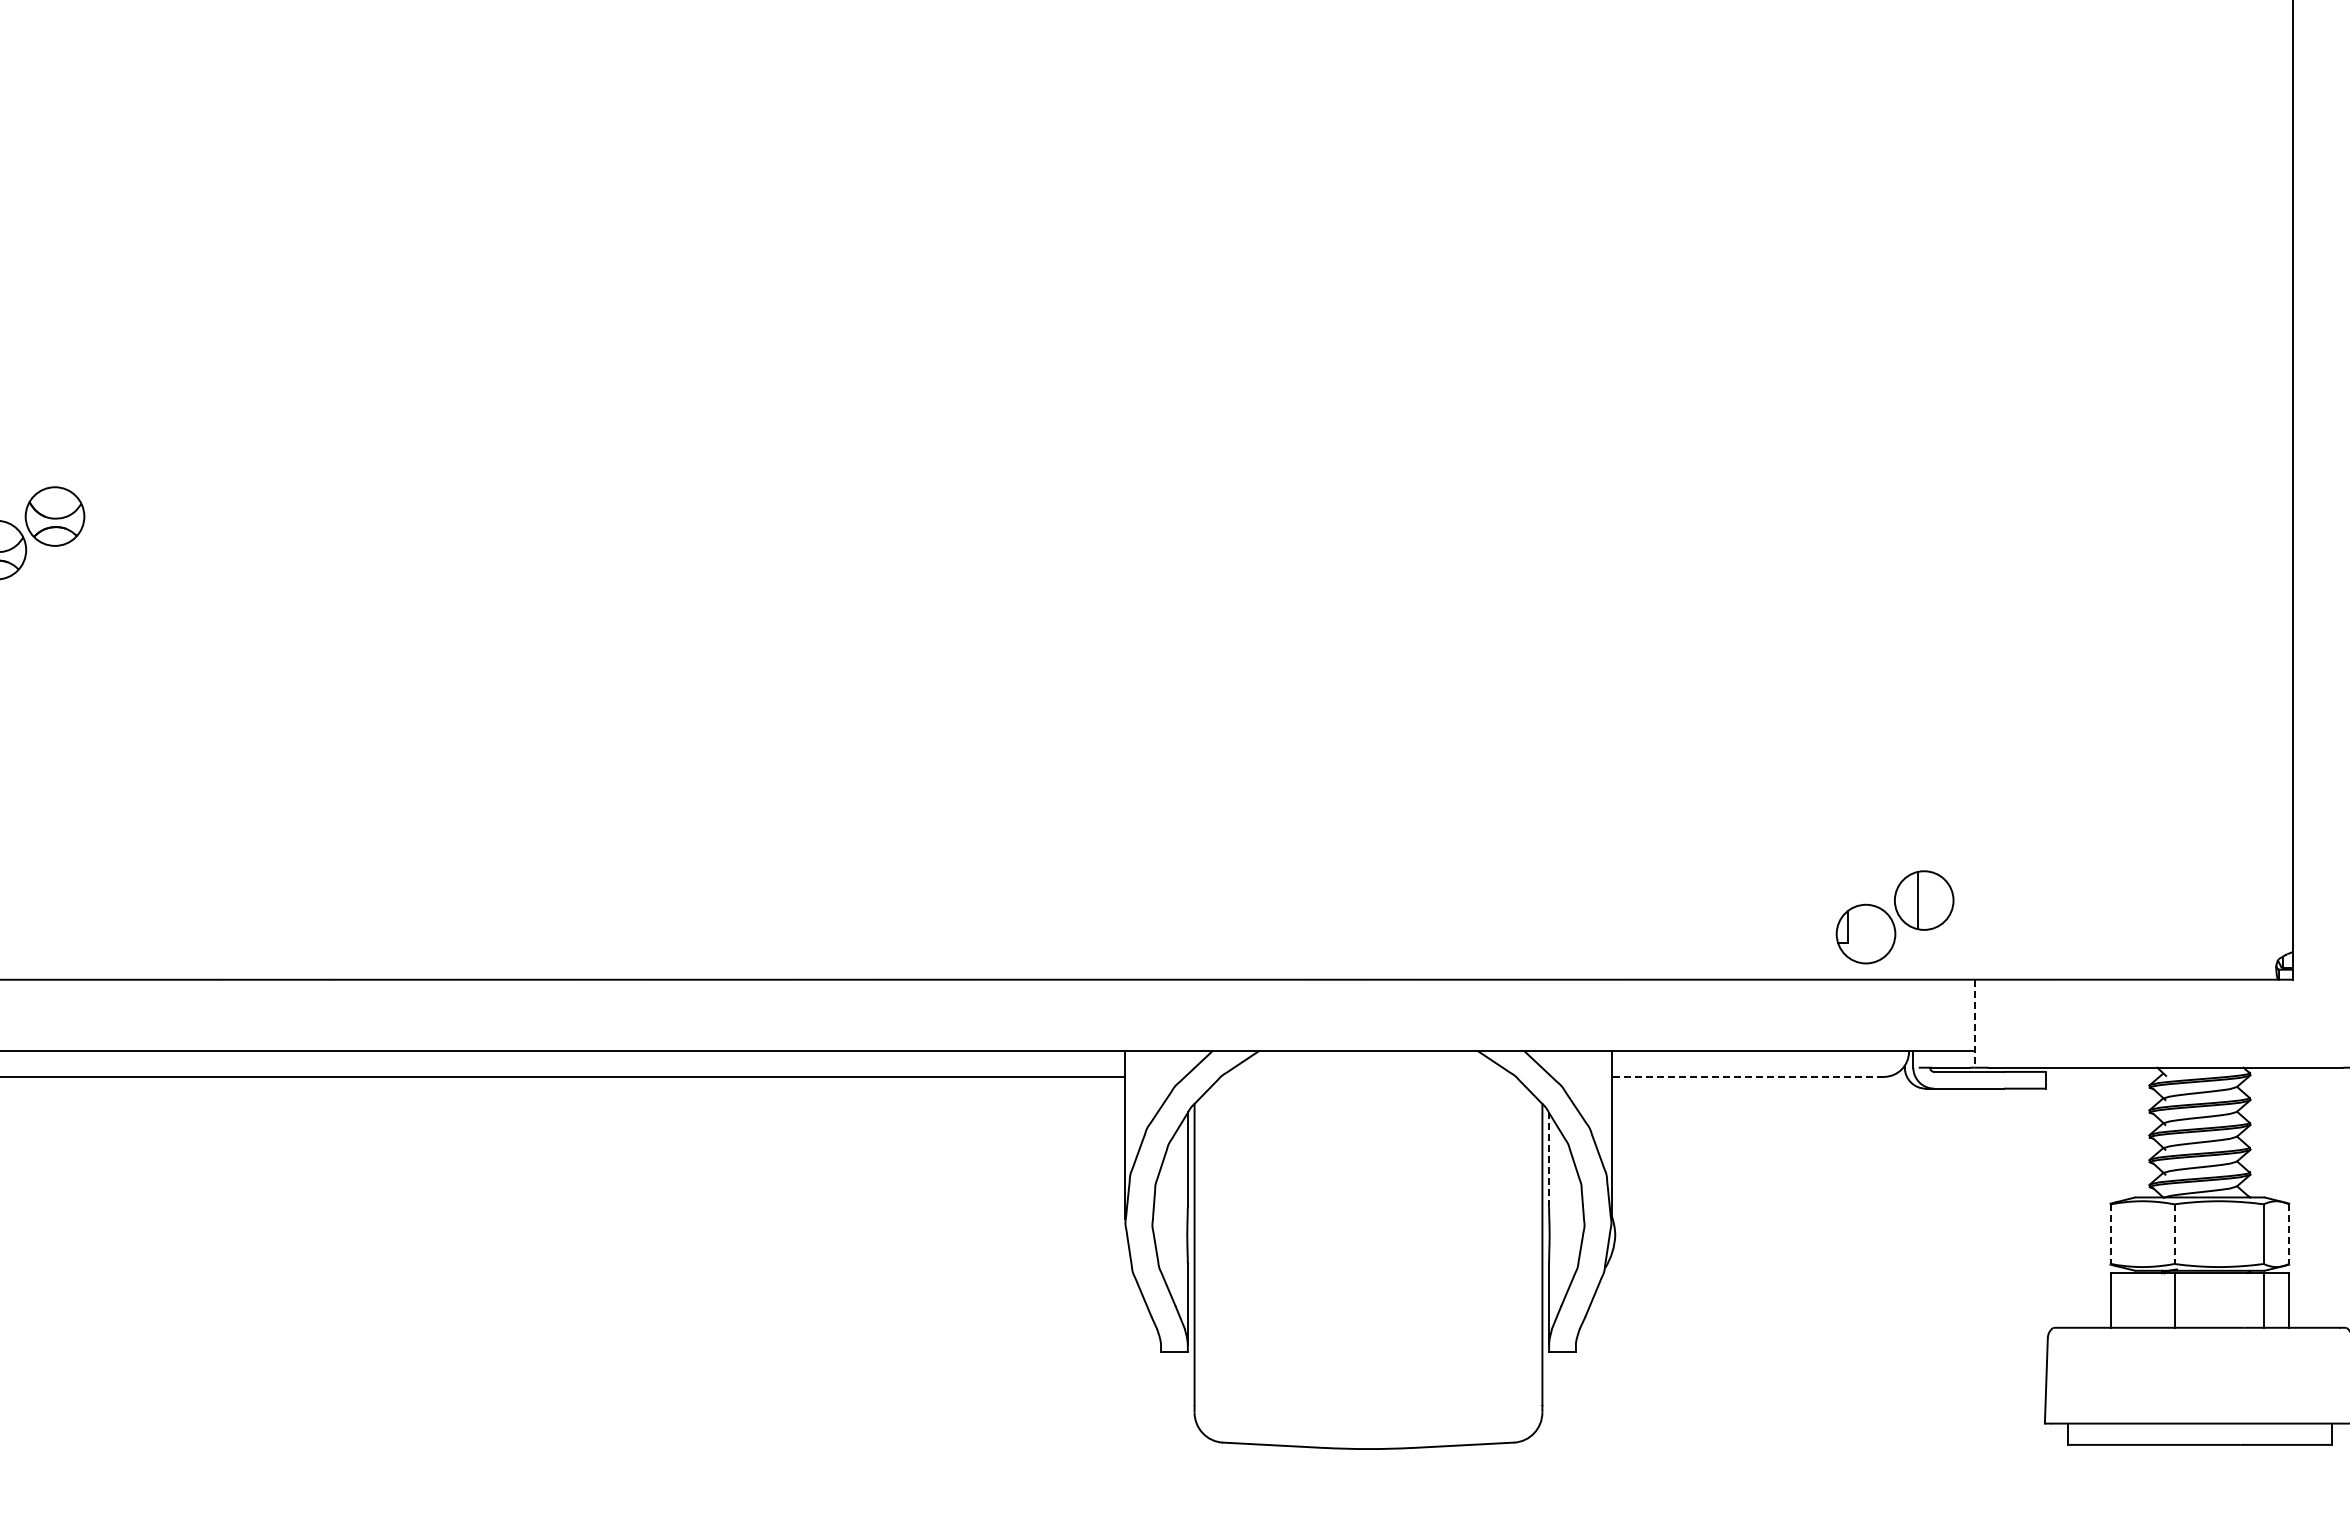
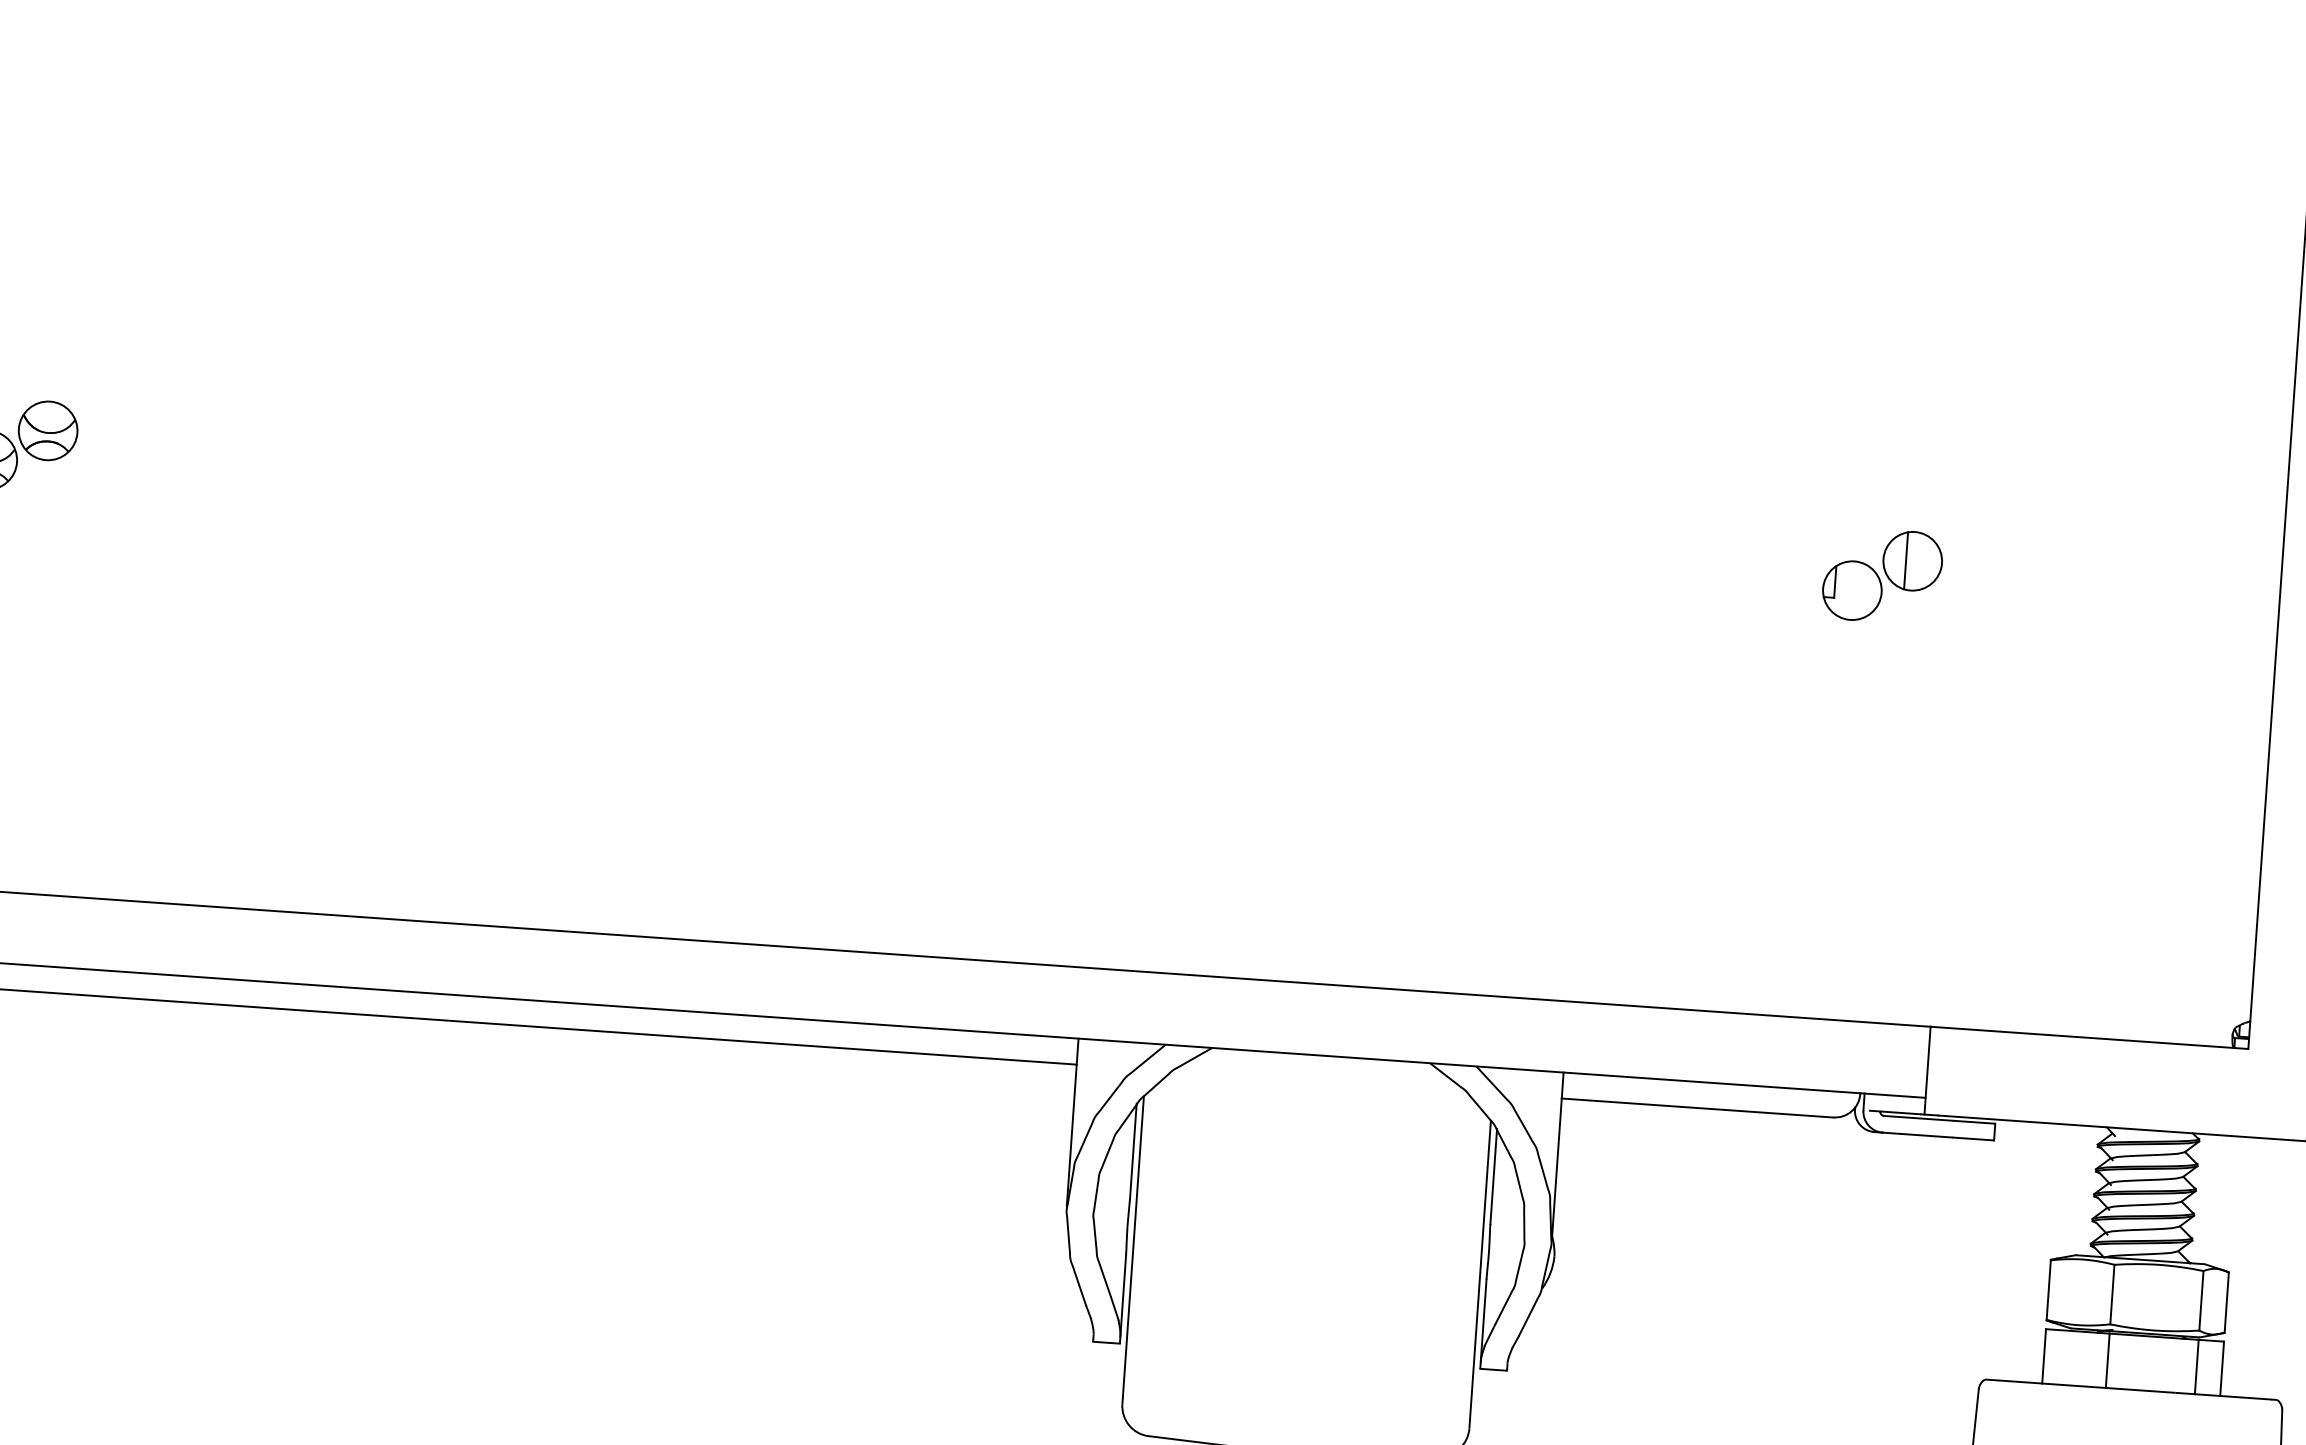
part: (1894, 917) -> (1881, 576), moved
line: (1974, 1024) -> (1927, 1071), dashed -> solid
line: (1747, 1077) -> (1697, 1108), dashed -> solid
line: (1549, 1159) -> (1494, 1176), dashed -> solid
line: (2110, 1234) -> (2048, 1290), dashed -> solid
line: (2174, 1234) -> (2112, 1294), dashed -> solid
line: (2289, 1234) -> (2227, 1302), dashed -> solid

